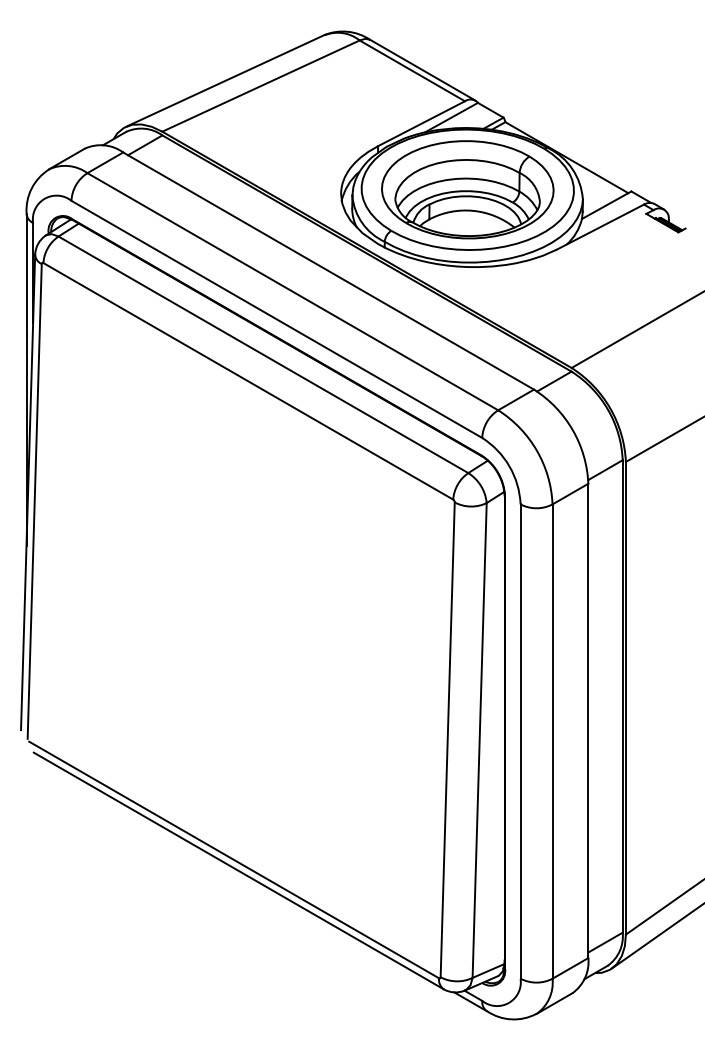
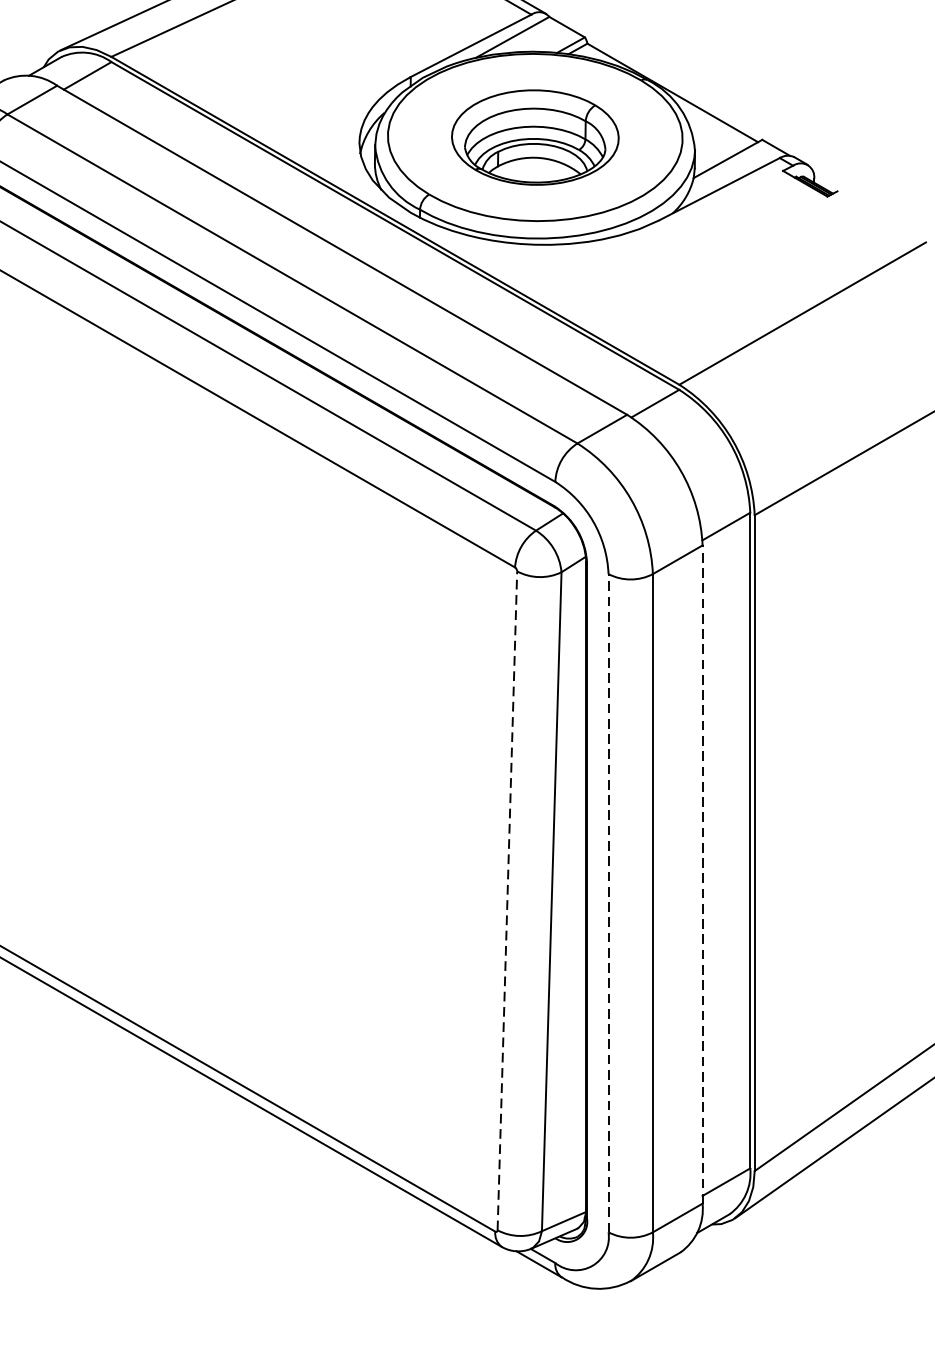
part: (467, 189) -> (534, 137), size x0.7
line: (588, 720) -> (702, 873), solid -> dashed
line: (447, 739) -> (507, 900), solid -> dashed
line: (520, 741) -> (608, 903), solid -> dashed

